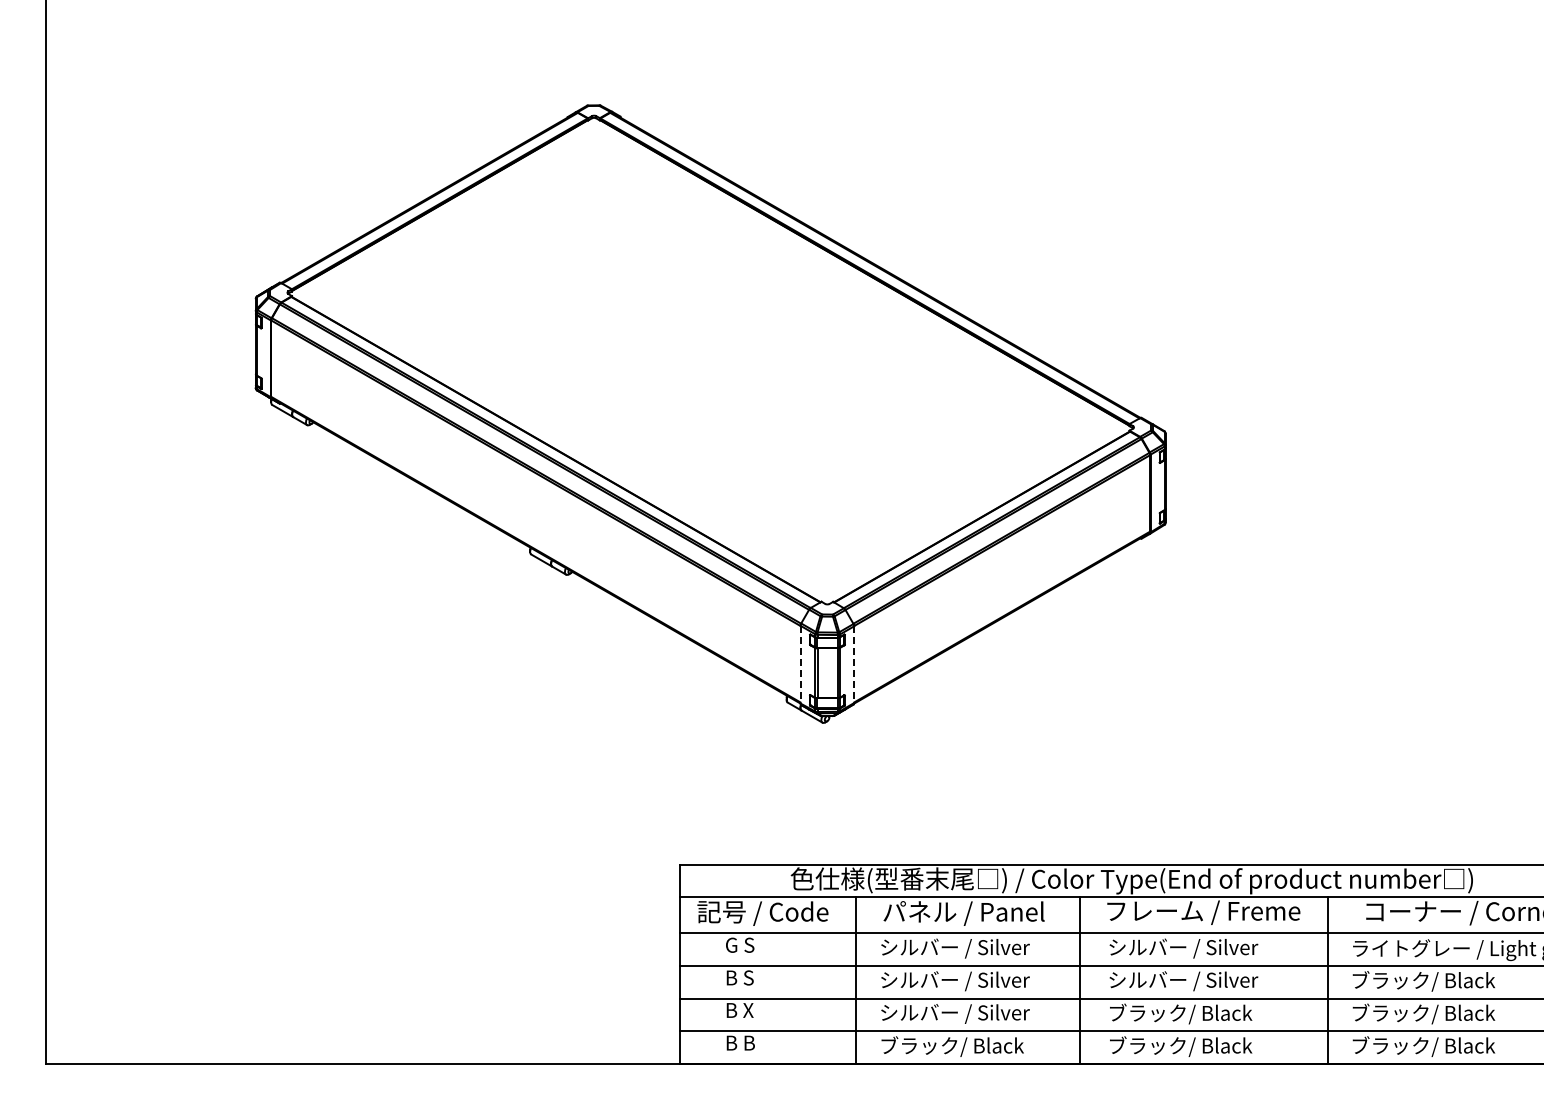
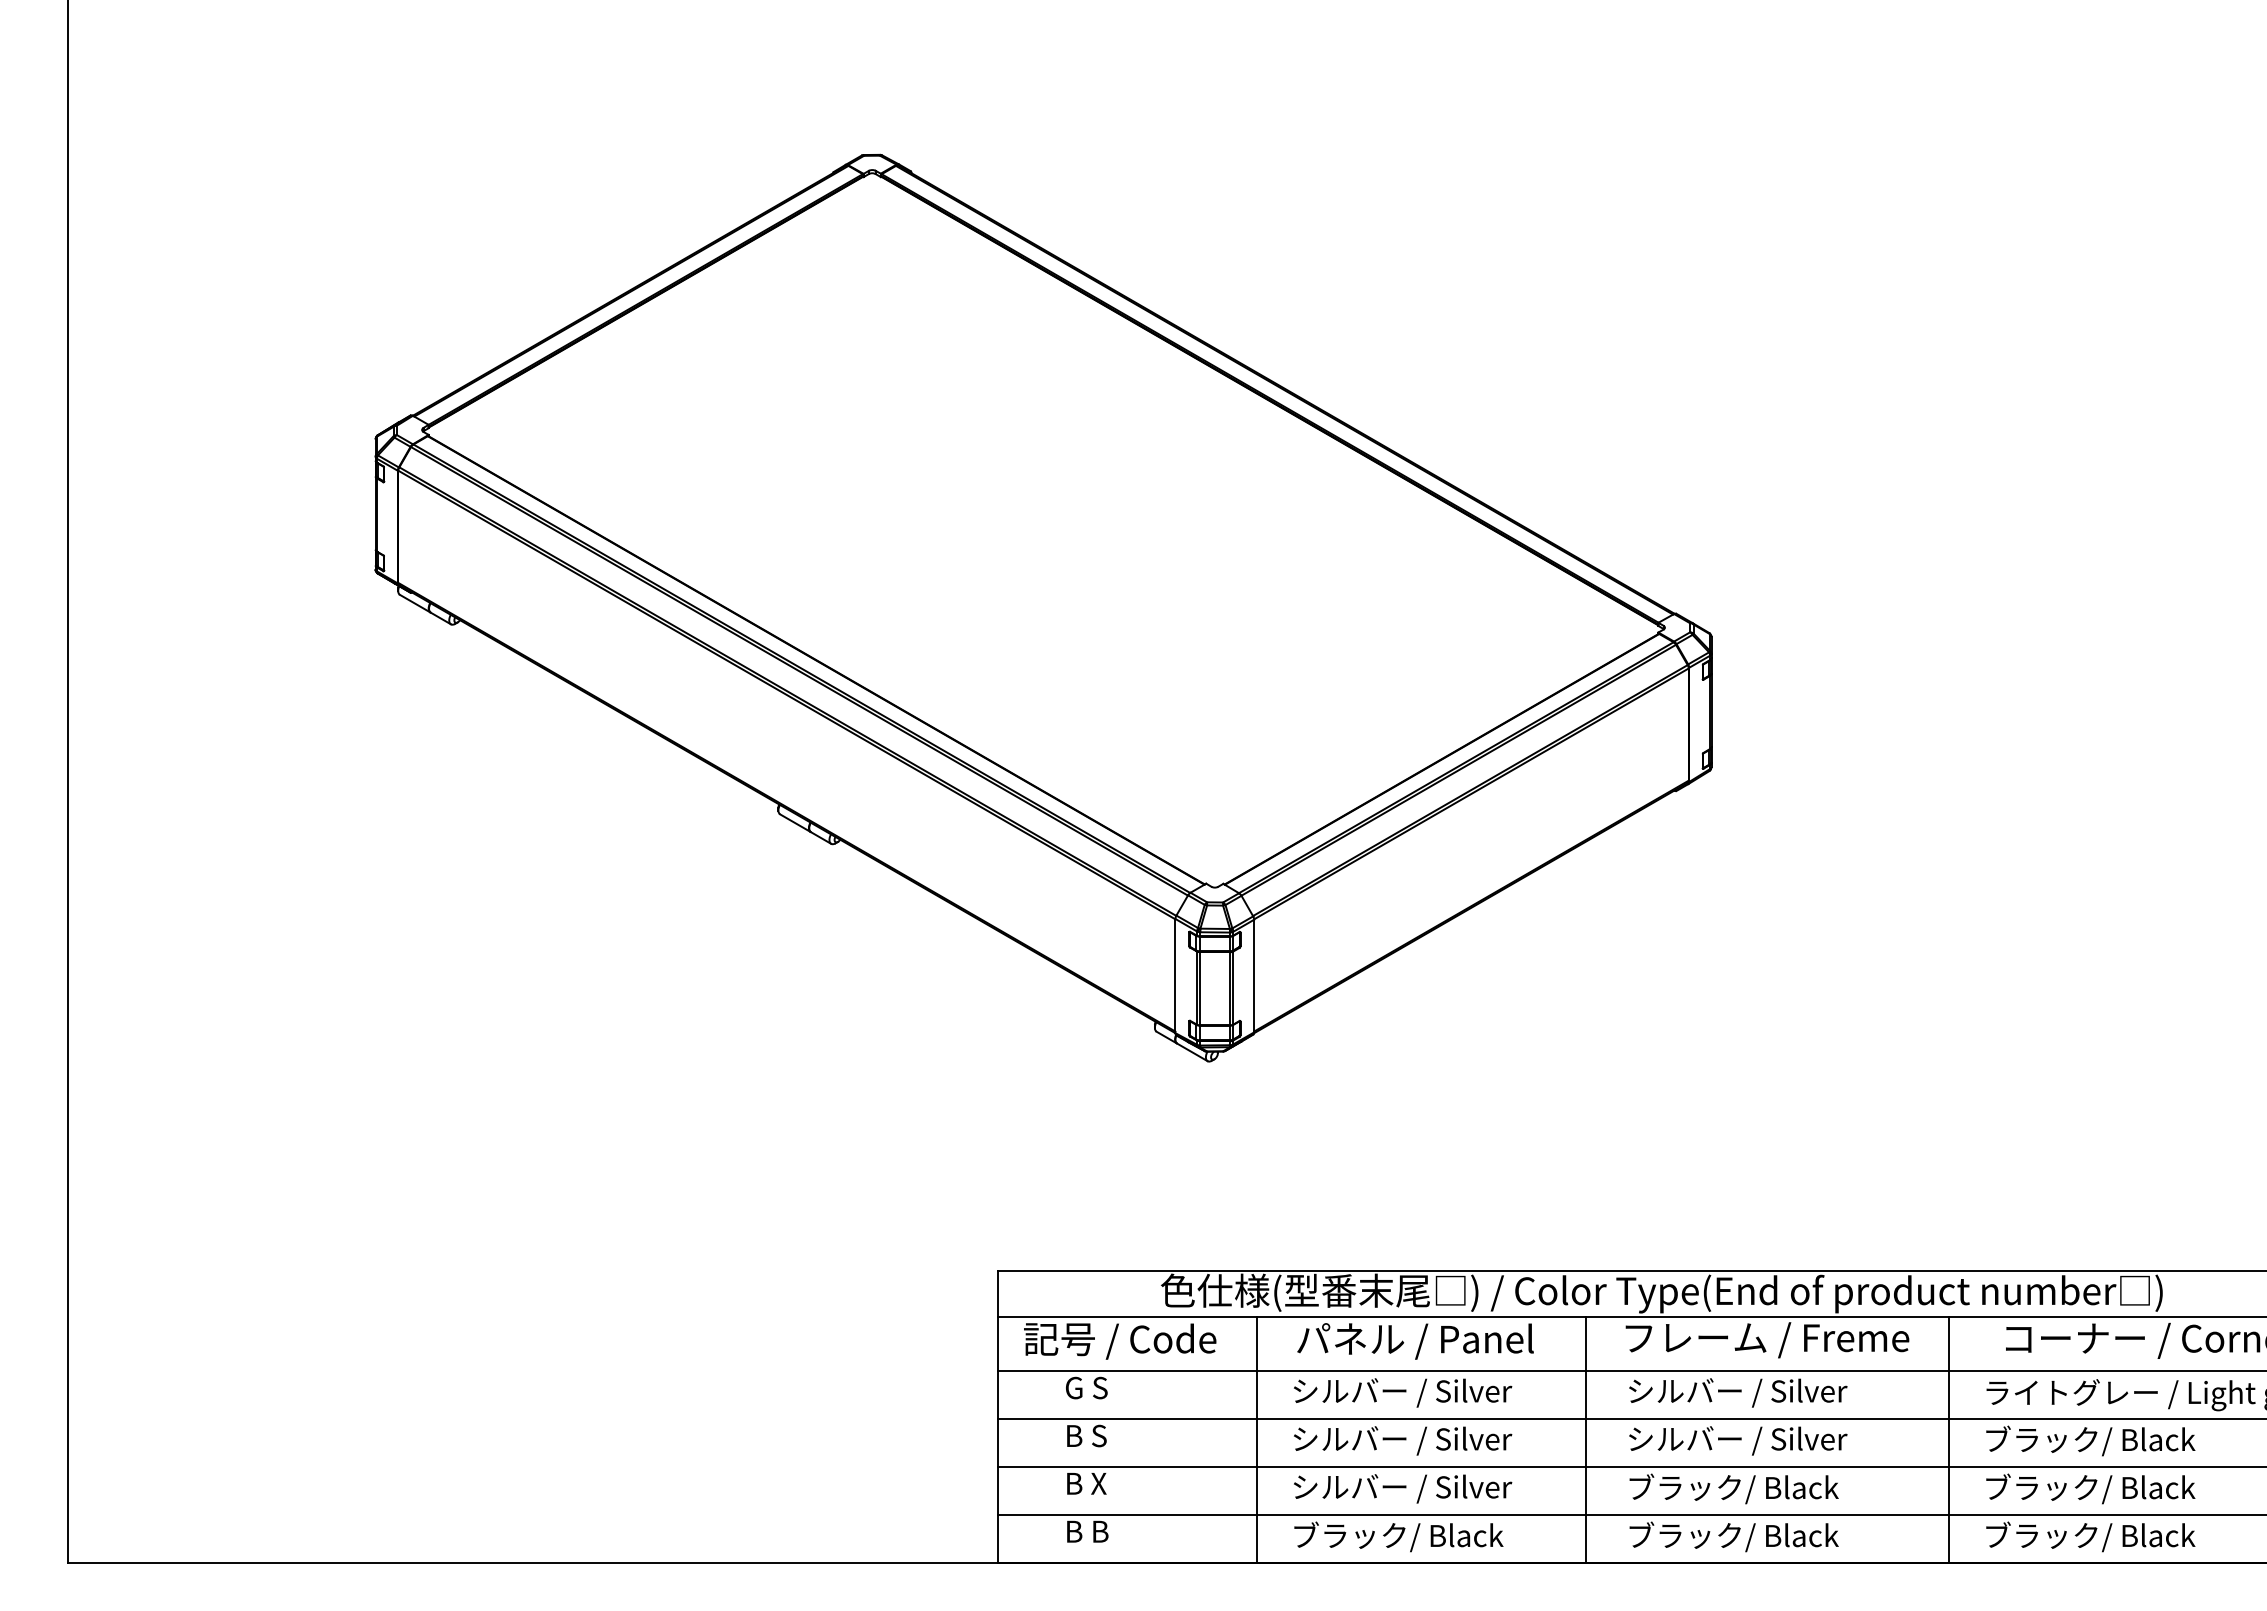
line: (800, 664) -> (1175, 975), dashed -> solid
line: (854, 665) -> (1254, 977), dashed -> solid

